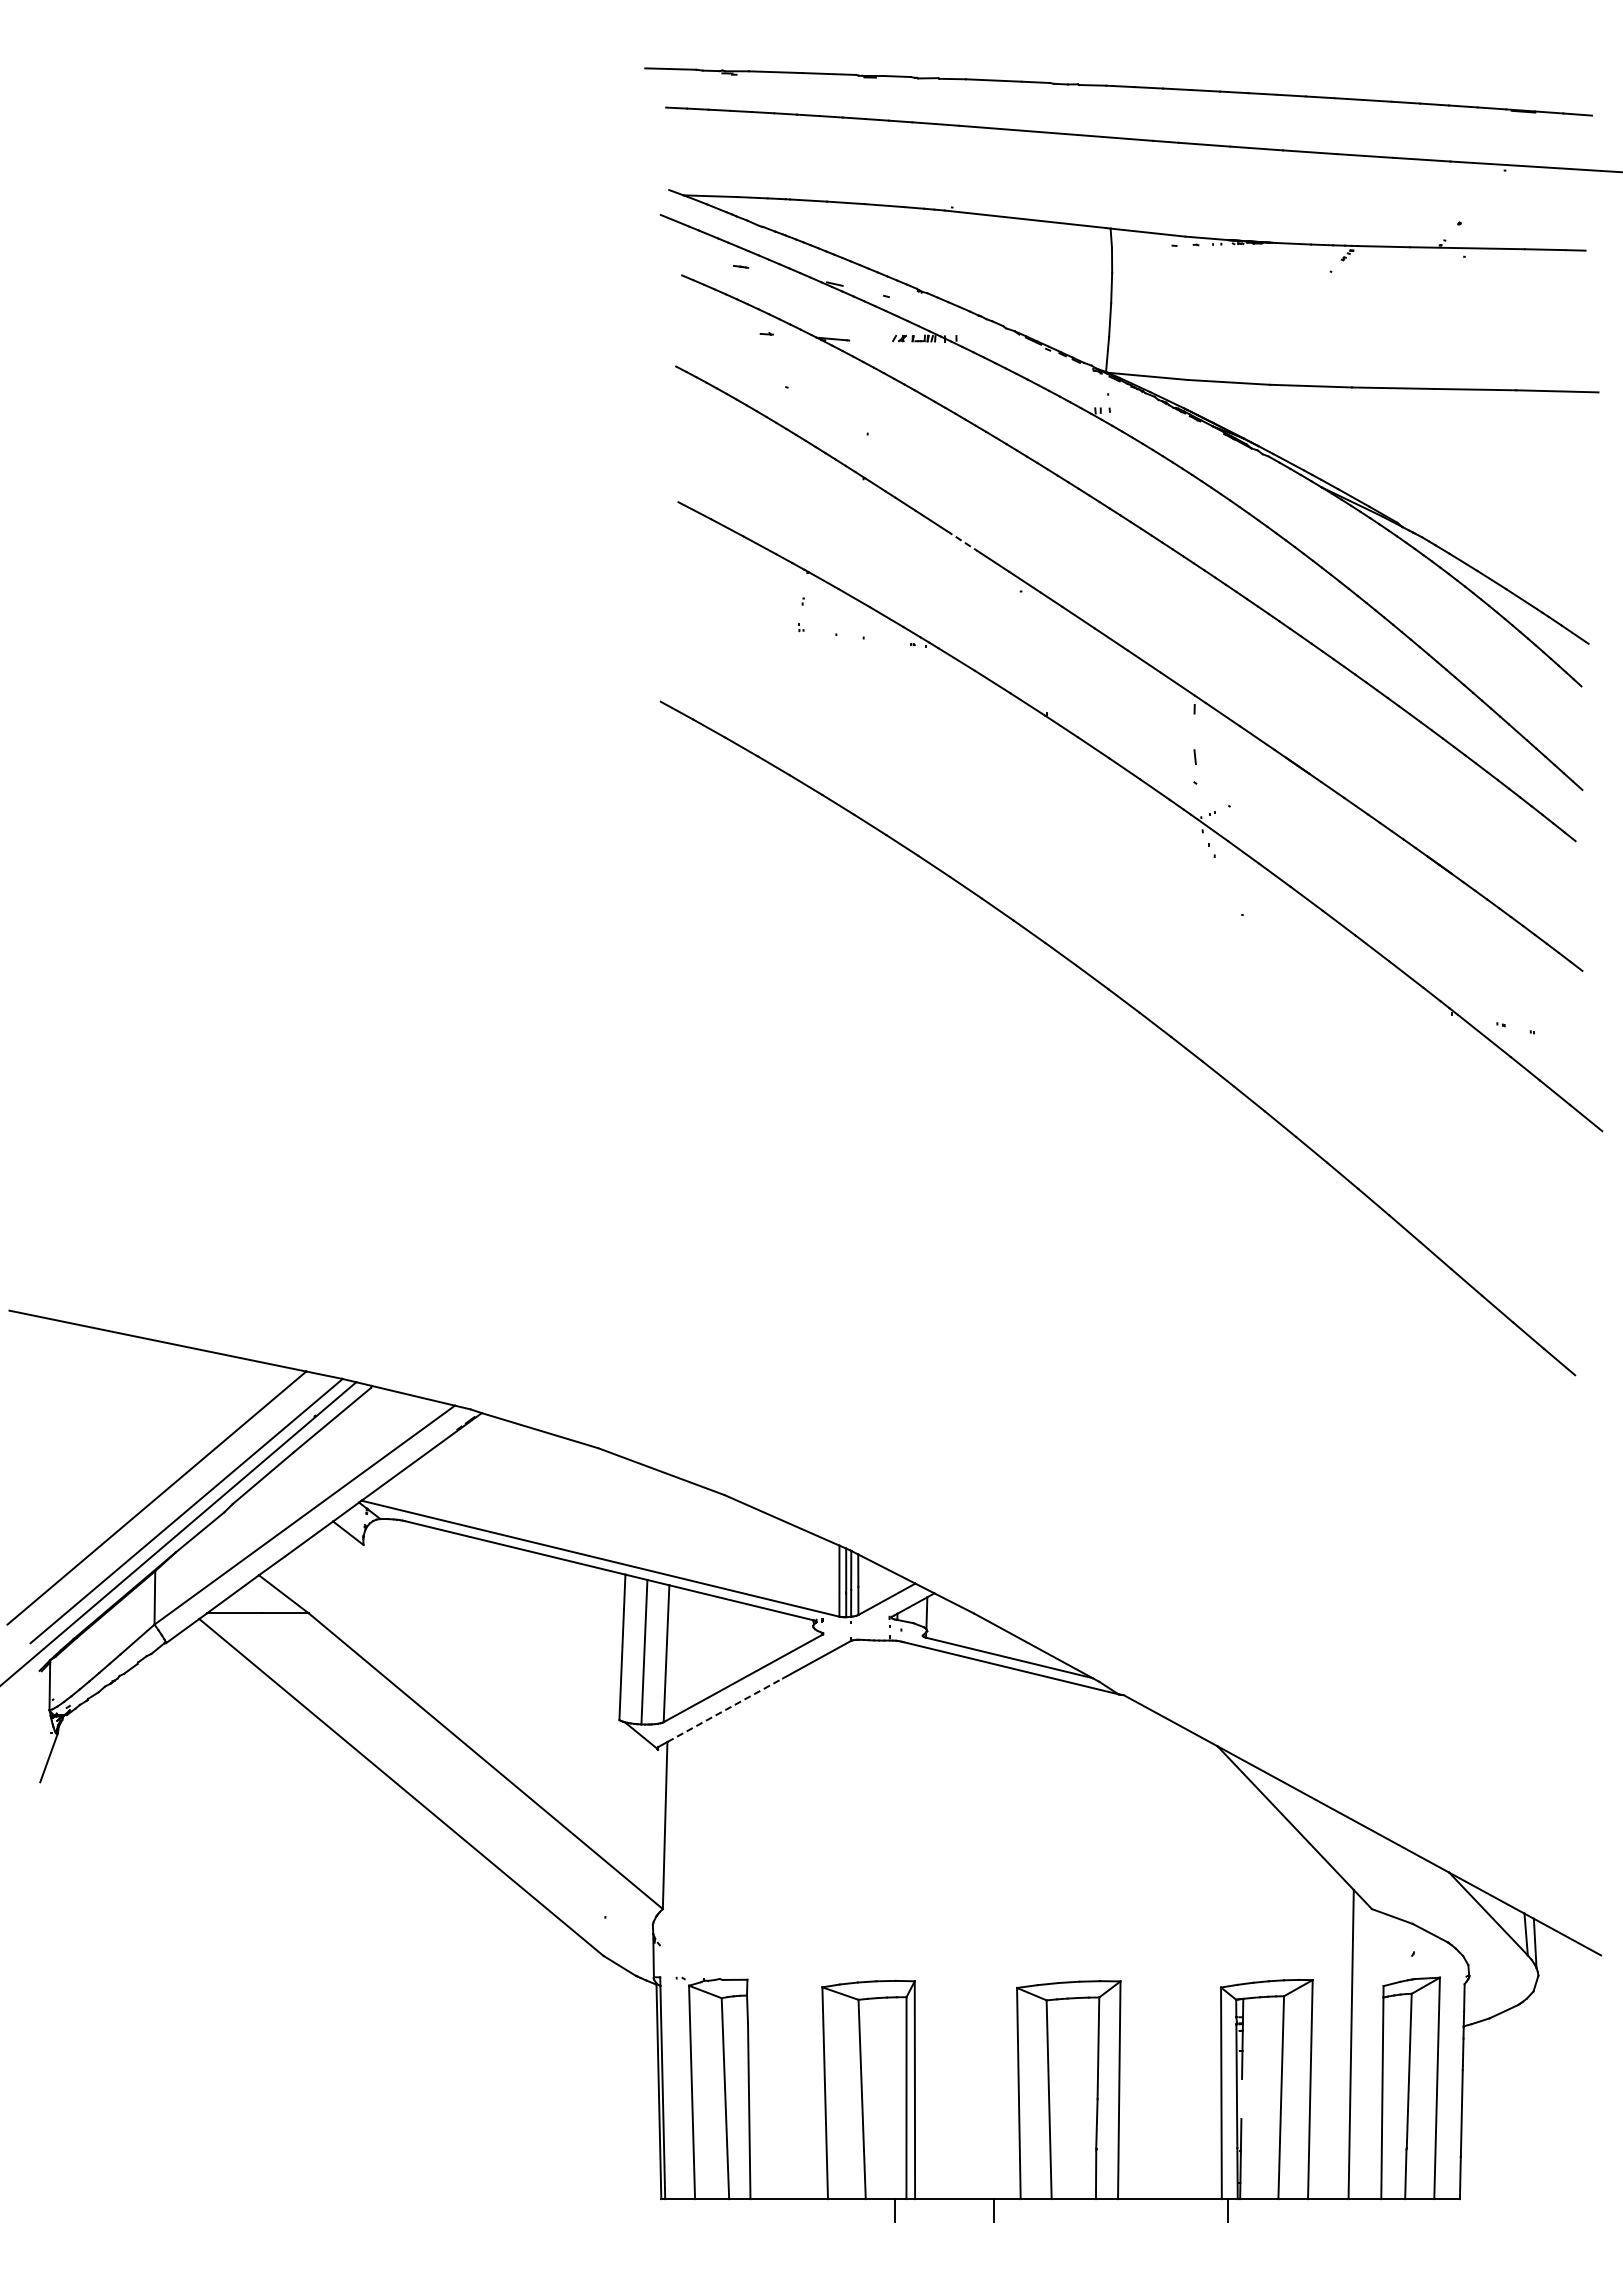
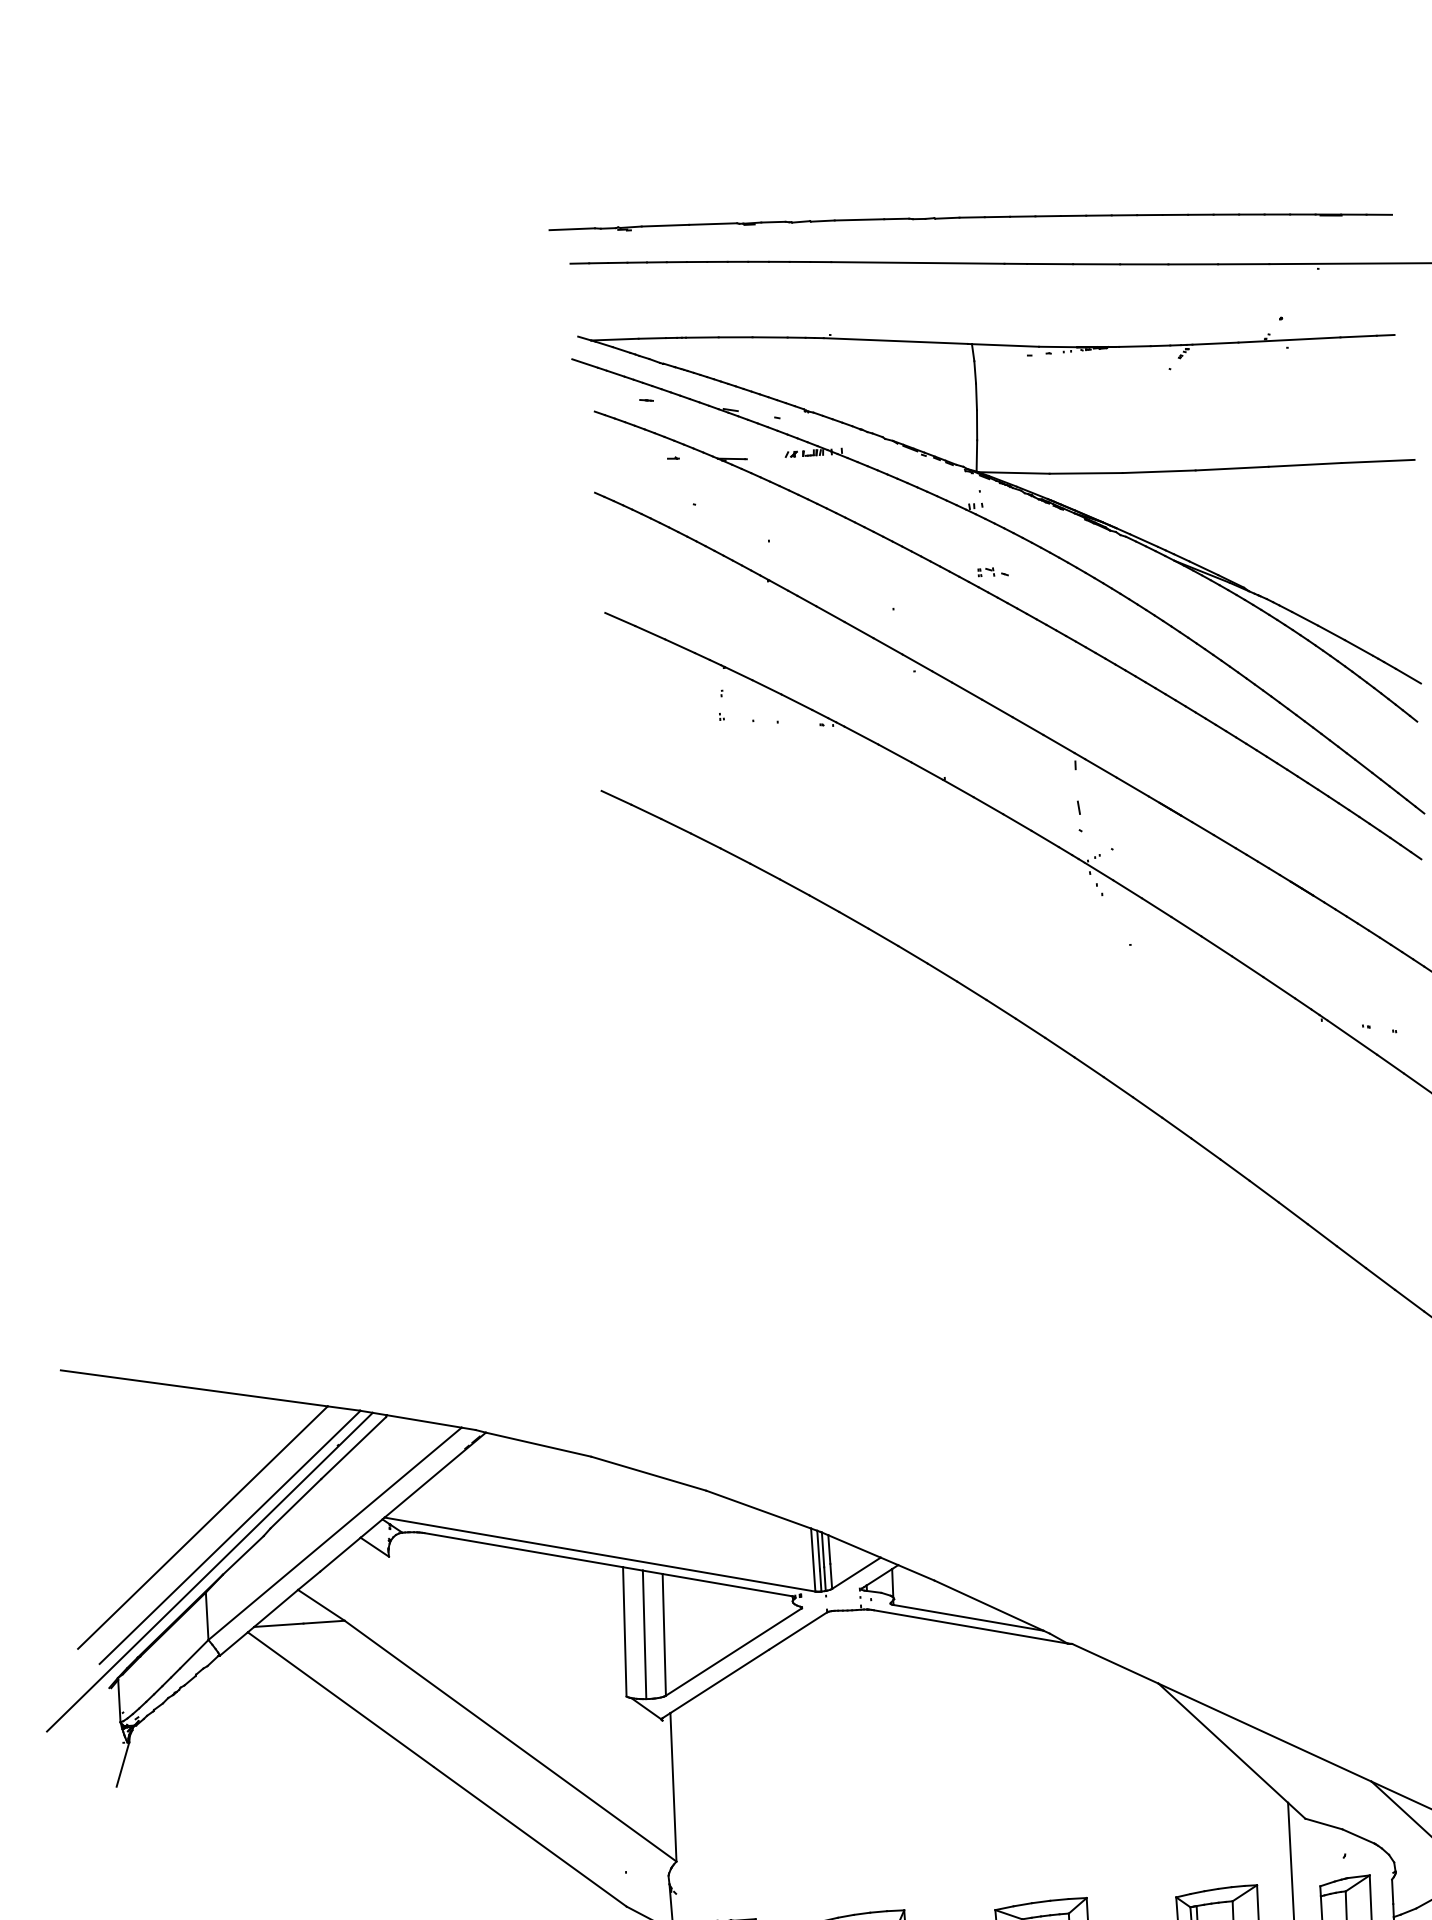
part: (1117, 485) -> (993, 571), added
line: (962, 540) -> (859, 629), dashed -> solid
line: (725, 1710) -> (720, 1681), dashed -> solid

